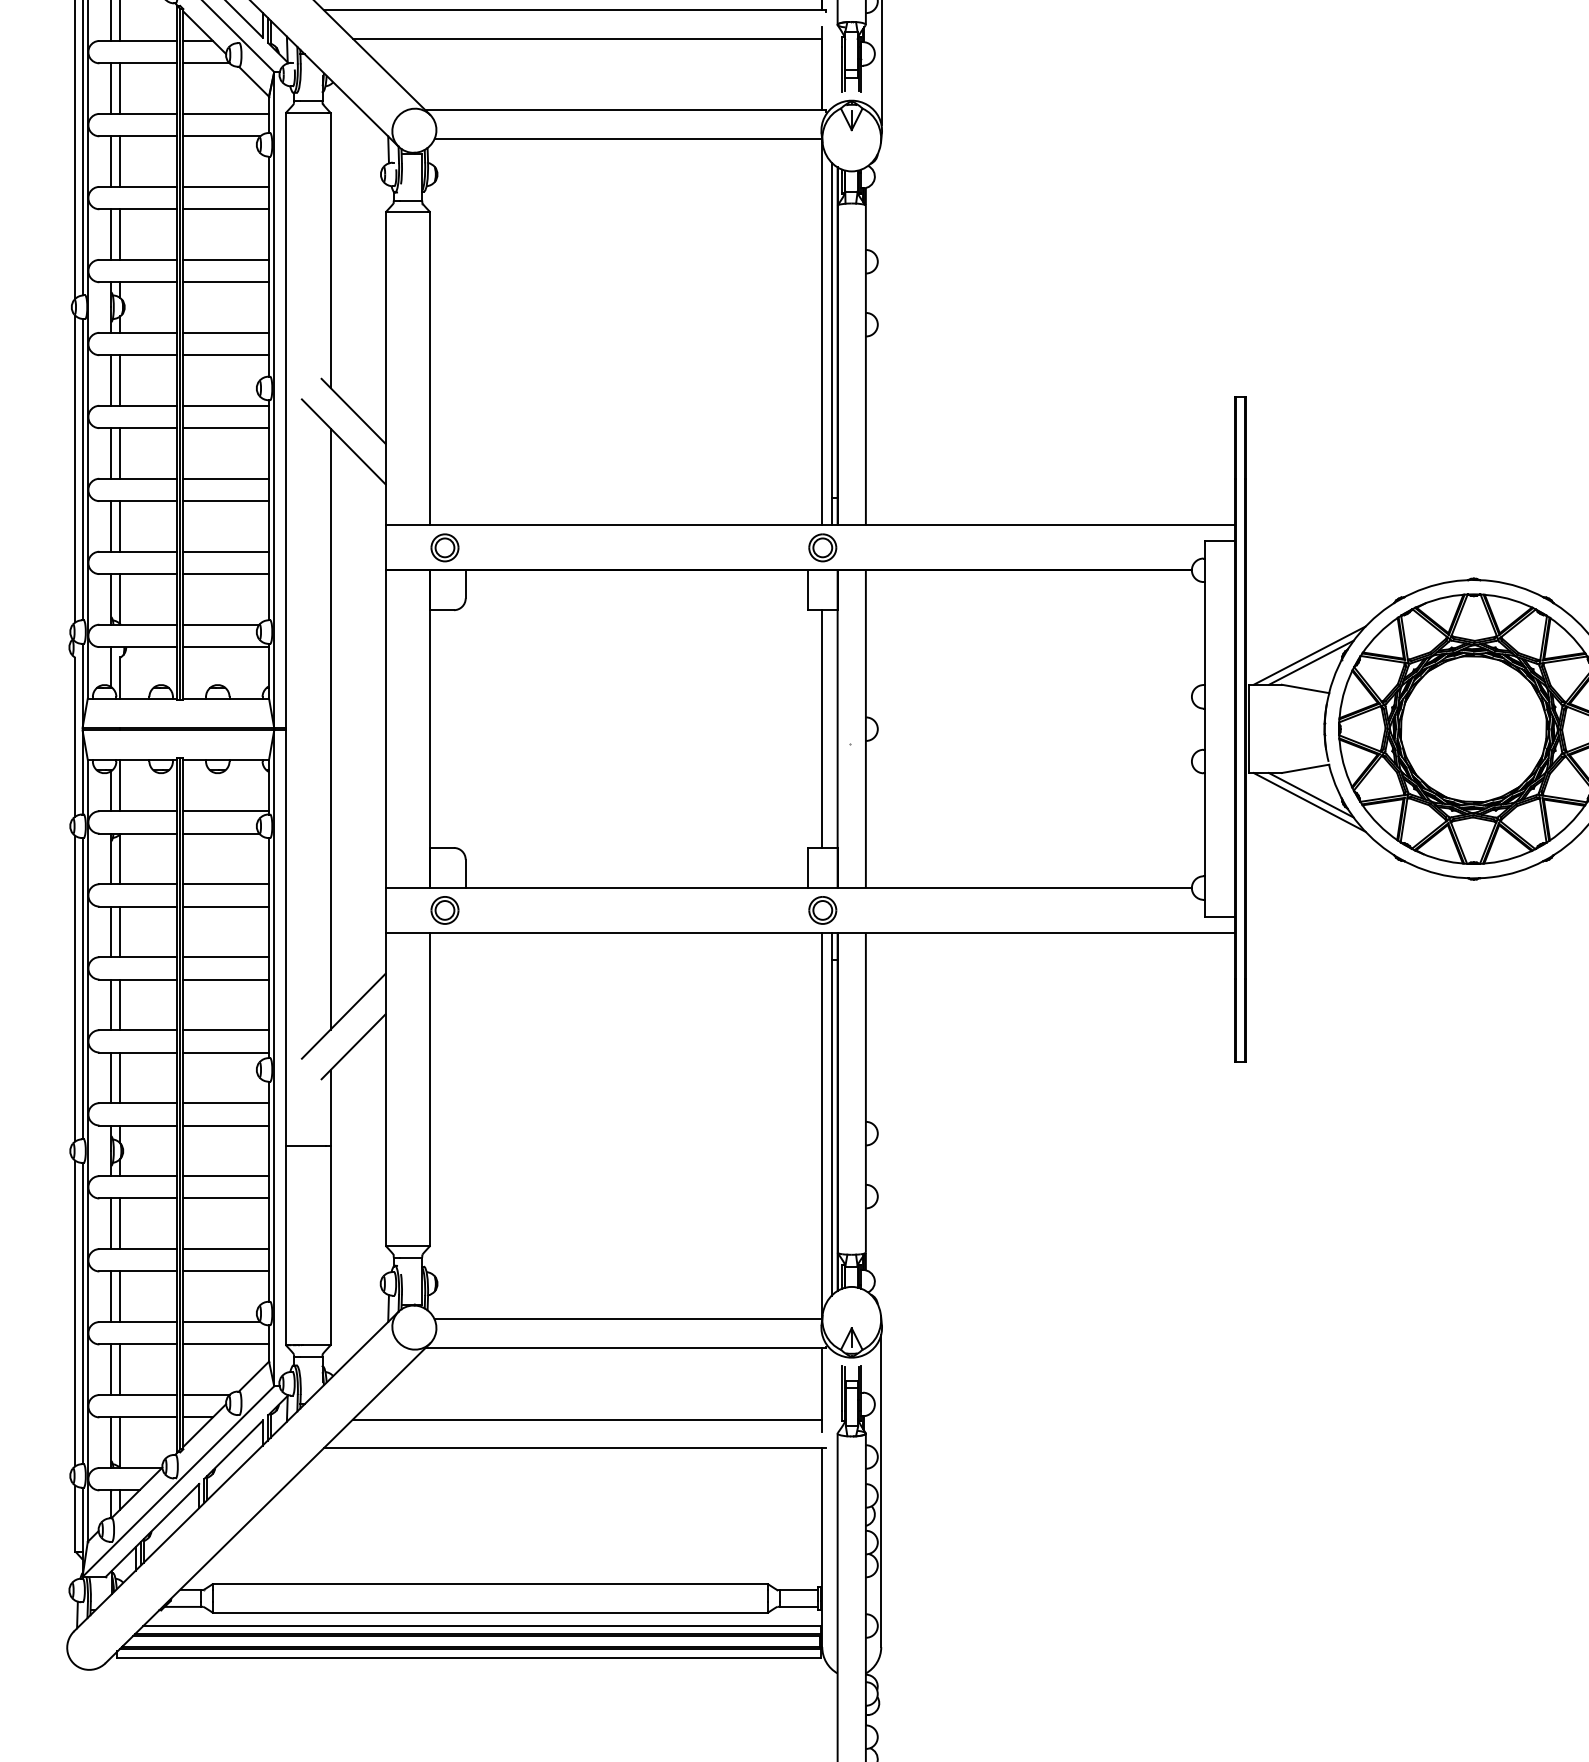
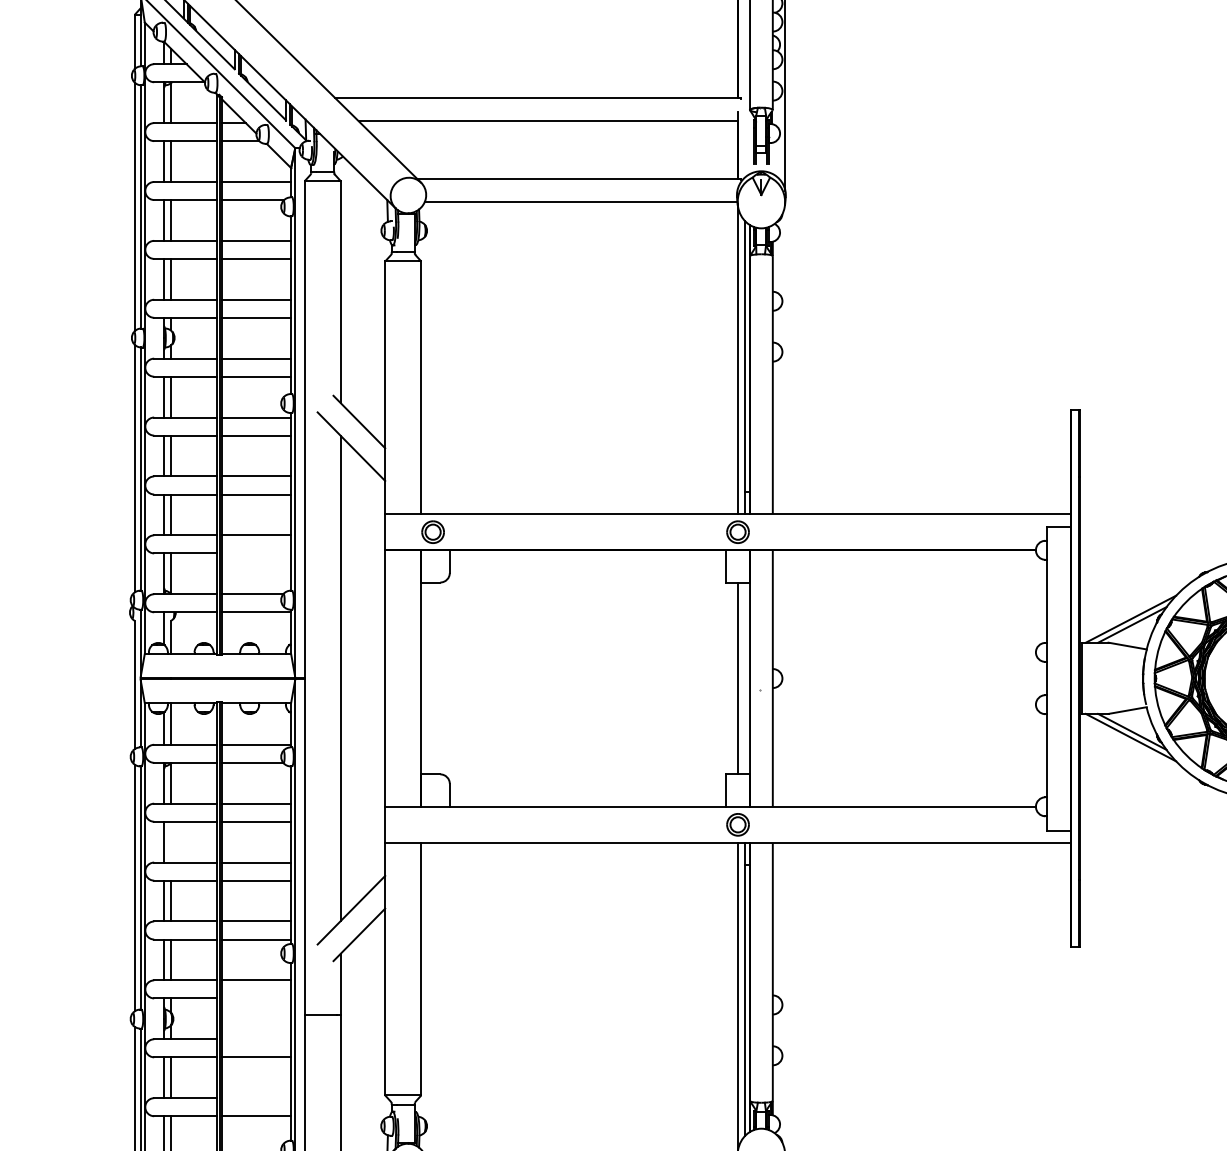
line: (226, 574) -> (256, 553), removed
part: (444, 910) -> (432, 824), removed
line: (120, 931) -> (171, 841), removed
line: (226, 1125) -> (256, 998), removed
line: (226, 1176) -> (256, 1039), removed
line: (226, 1249) -> (256, 1098), removed

